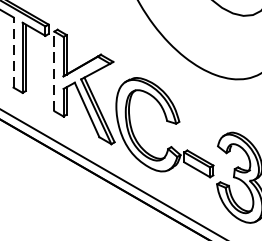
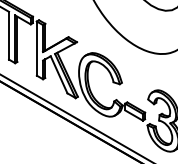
line: (14, 52) -> (9, 35), dashed -> solid
line: (53, 71) -> (36, 48), dashed -> solid

